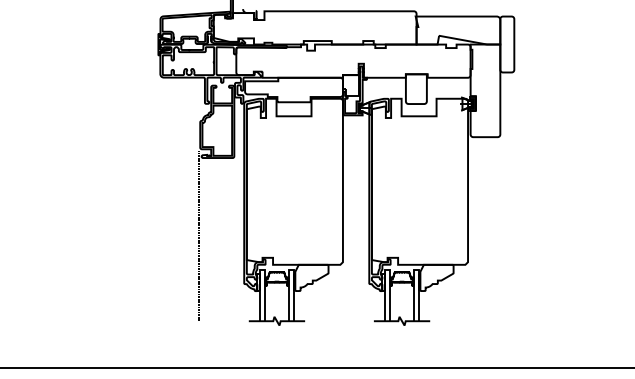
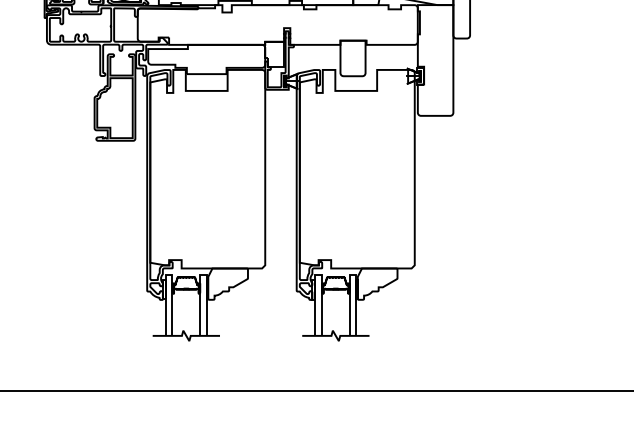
line: (199, 236) -> (93, 234), removed

